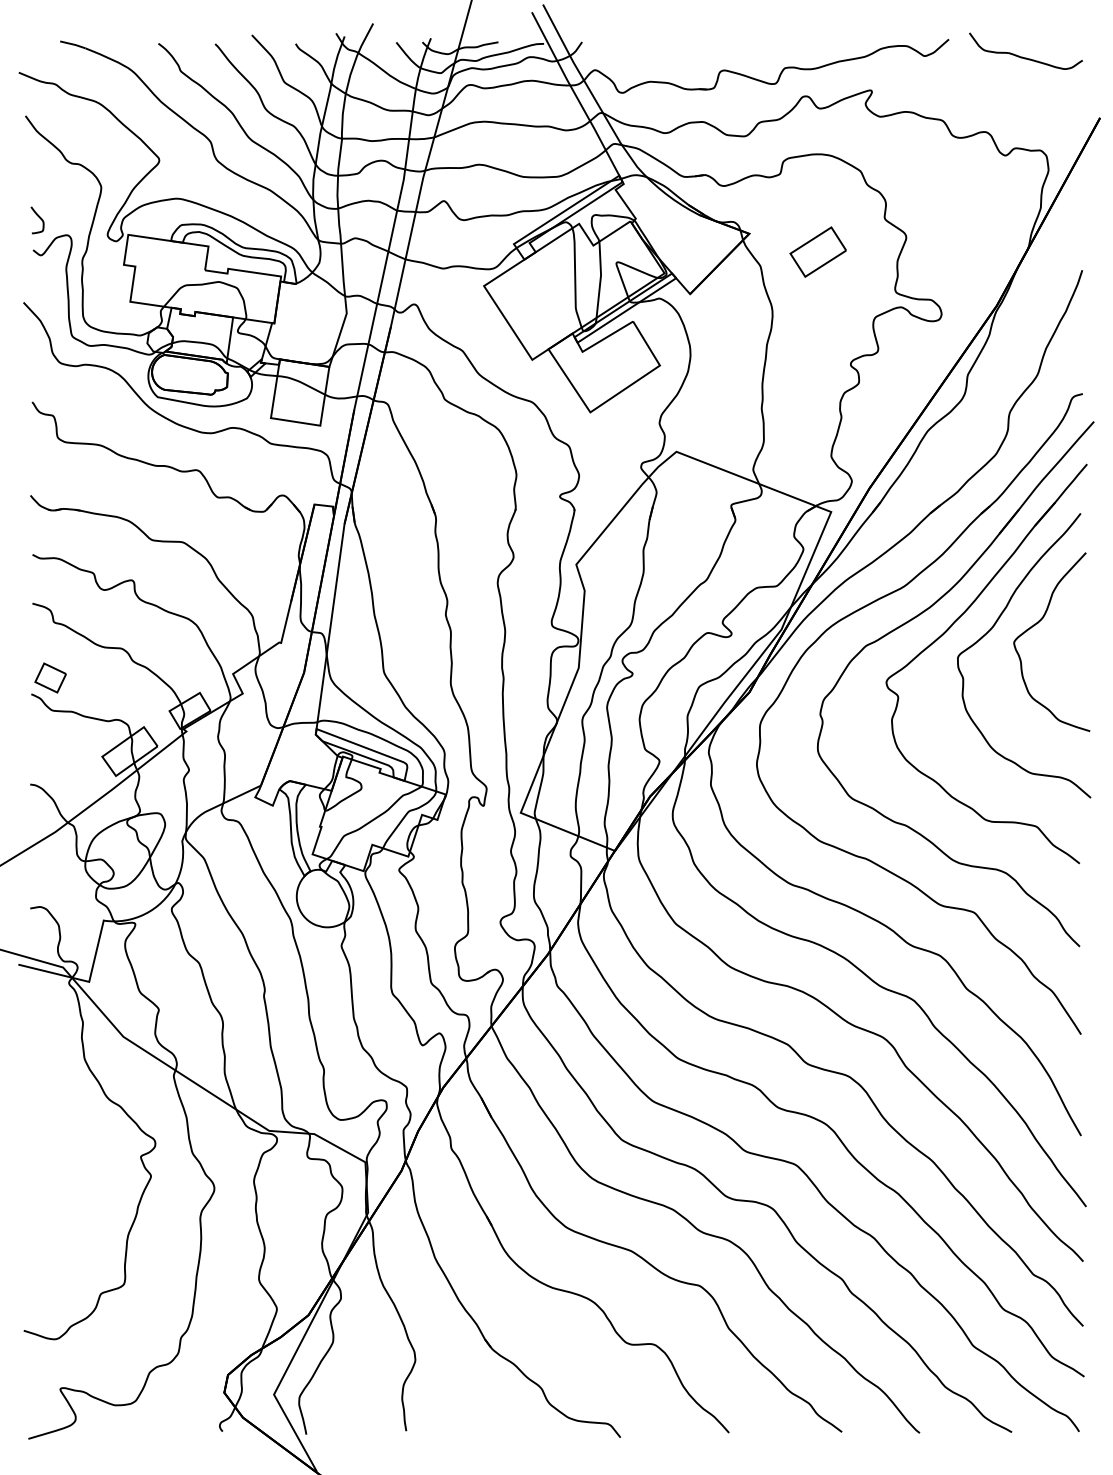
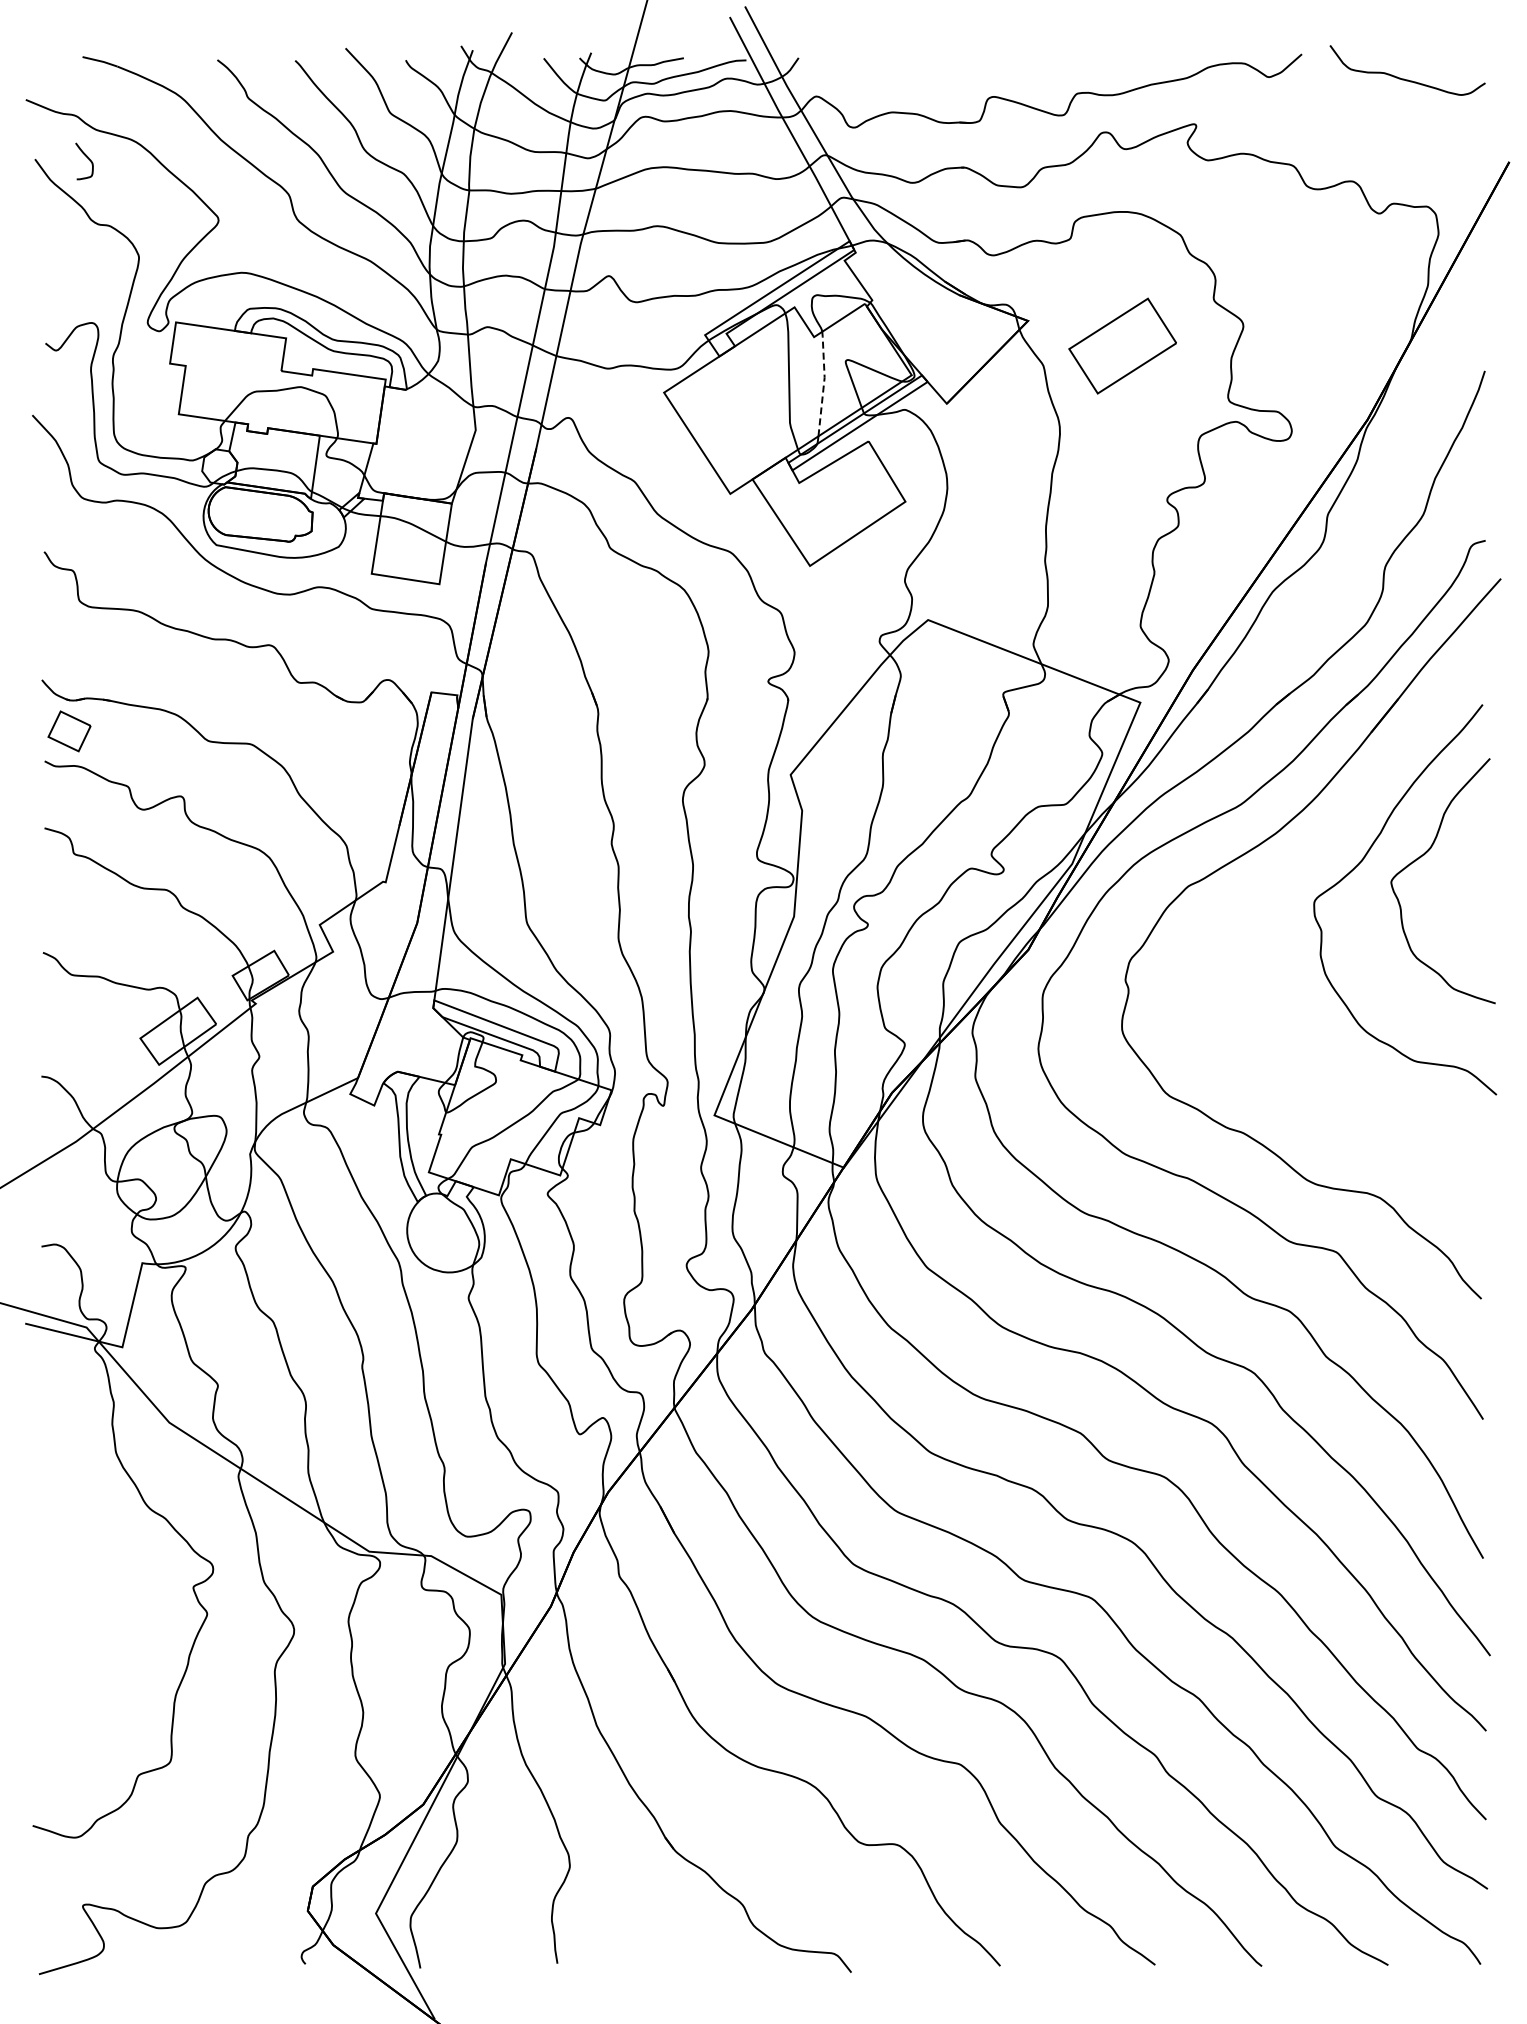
curve: (39, 218) -> (87, 158), moved
part: (818, 251) -> (1122, 345), size x1.4
line: (600, 278) -> (824, 382), solid -> dashed
part: (949, 629) -> (1302, 863), removed
part: (50, 678) -> (69, 731), moved

